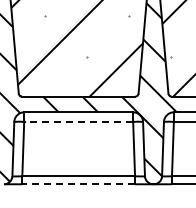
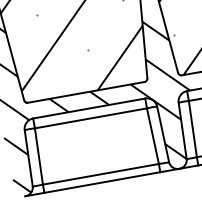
line: (78, 121) -> (90, 117), dashed -> solid
line: (78, 184) -> (102, 182), dashed -> solid

